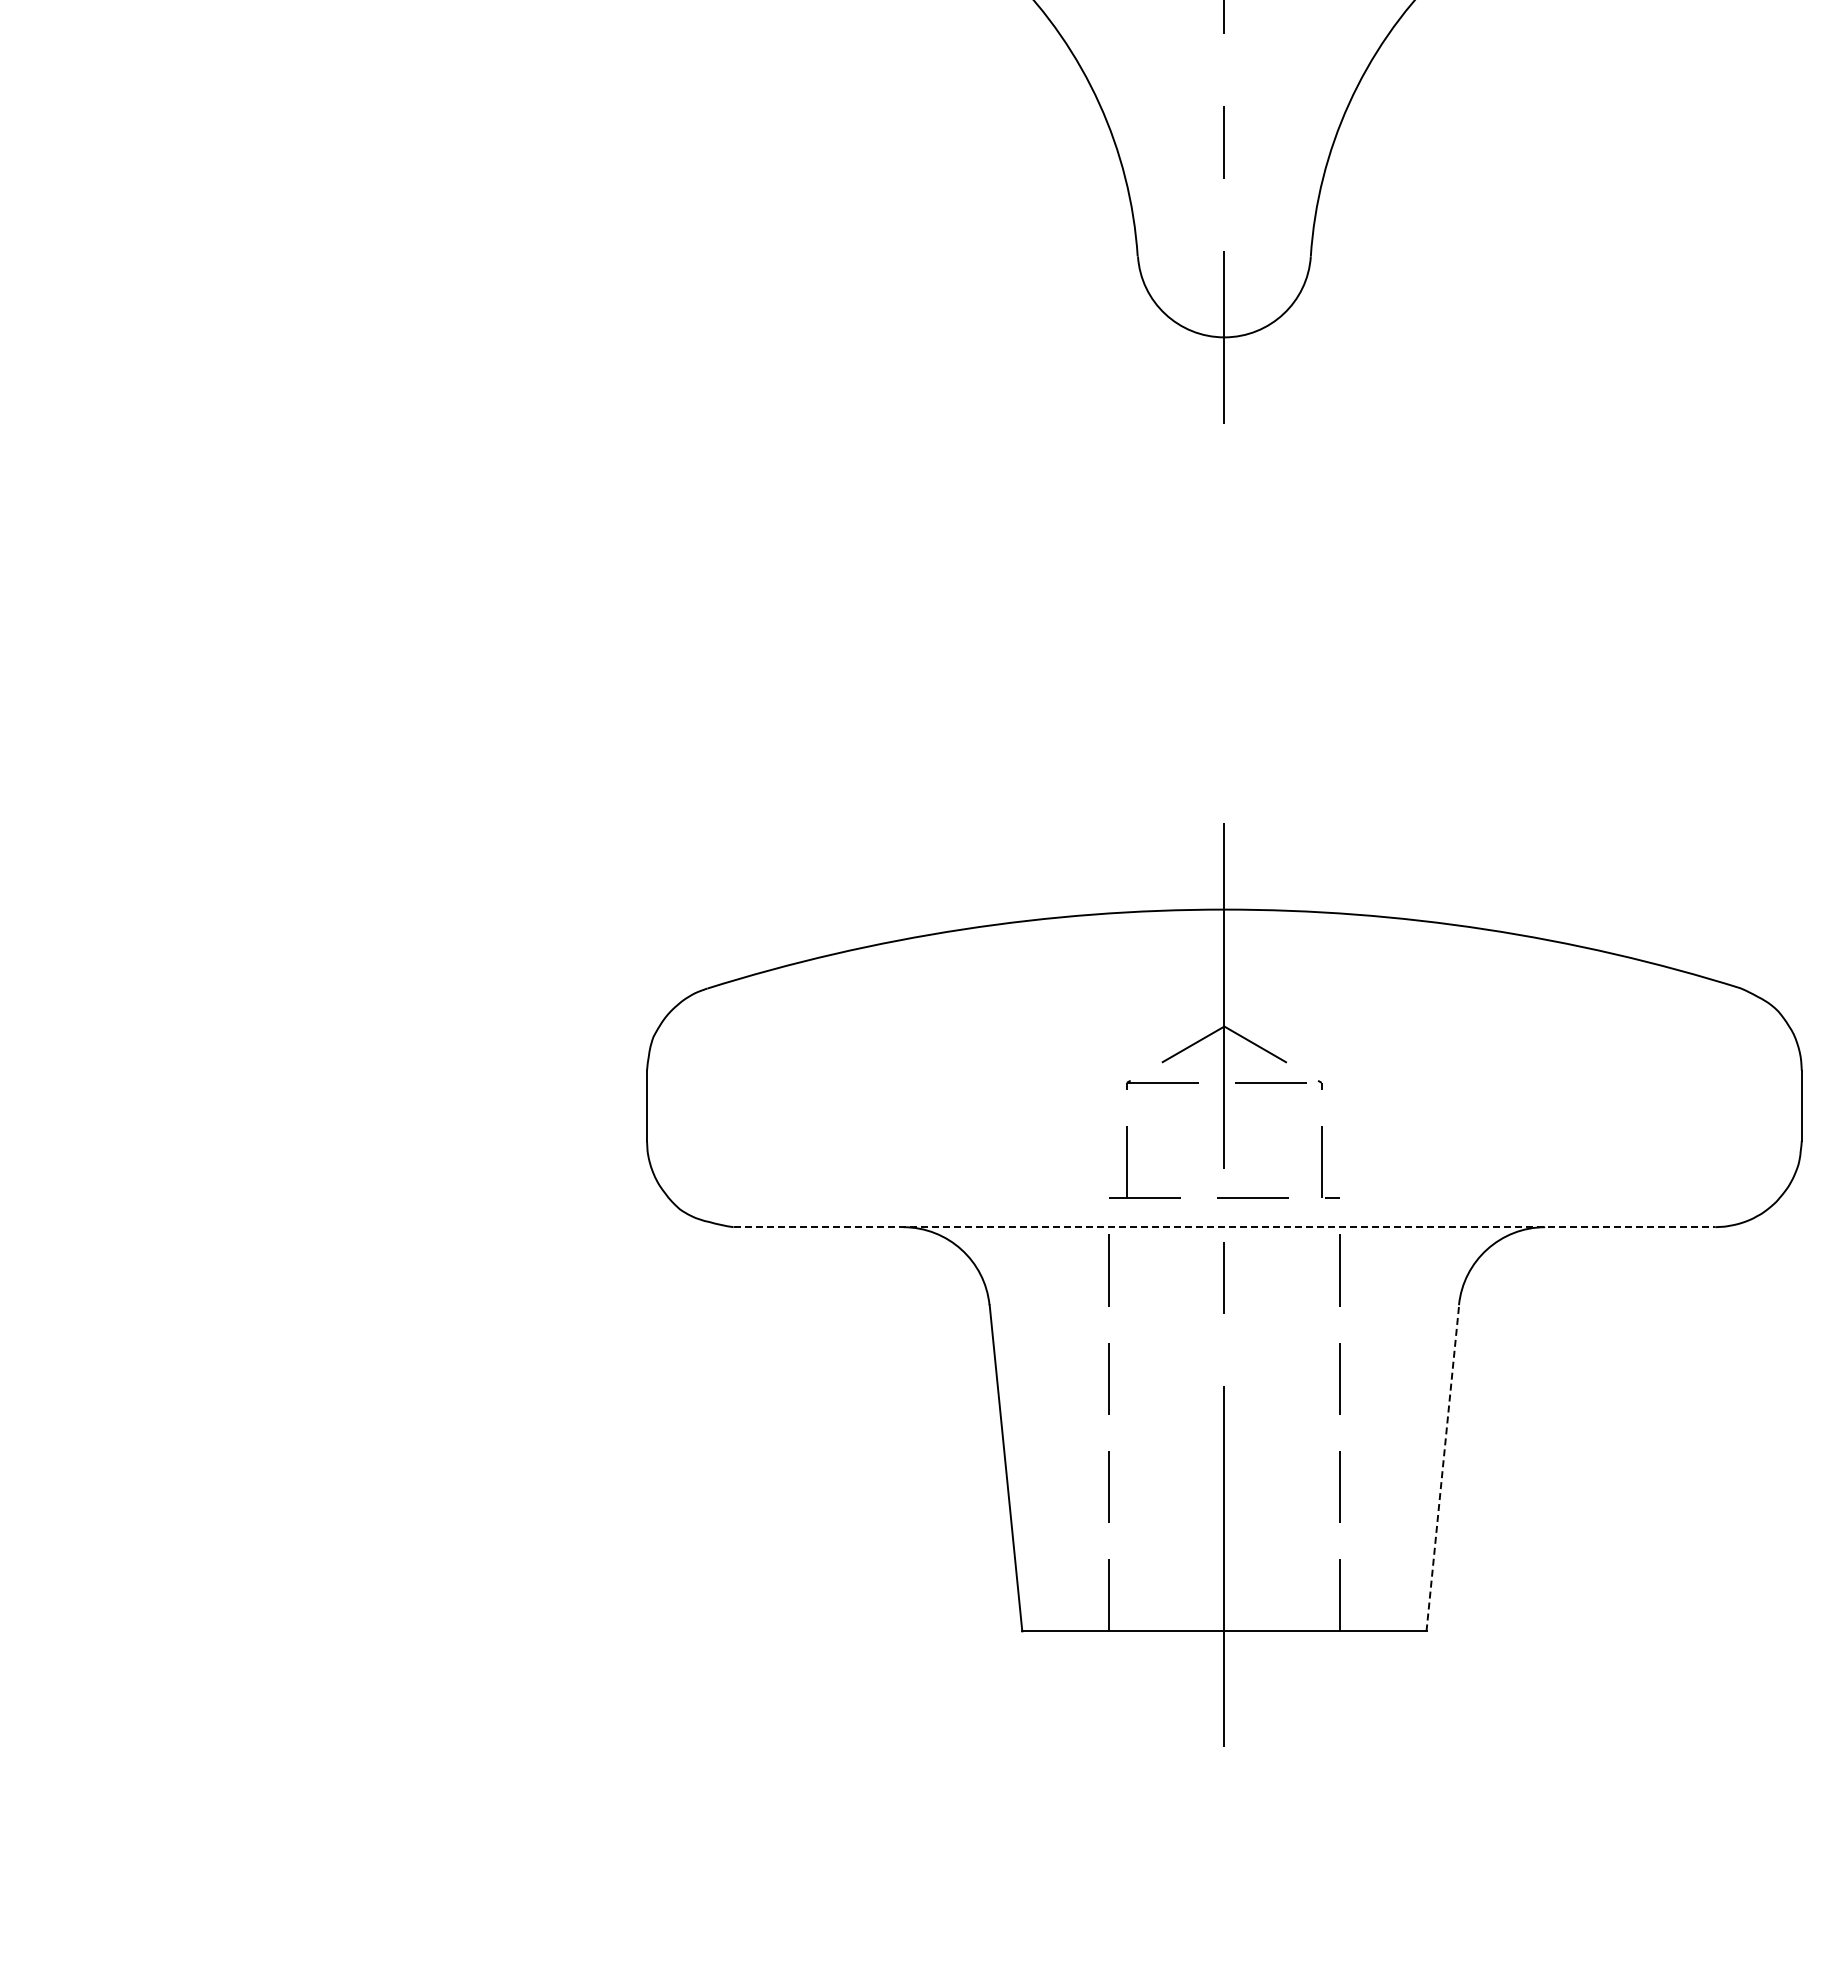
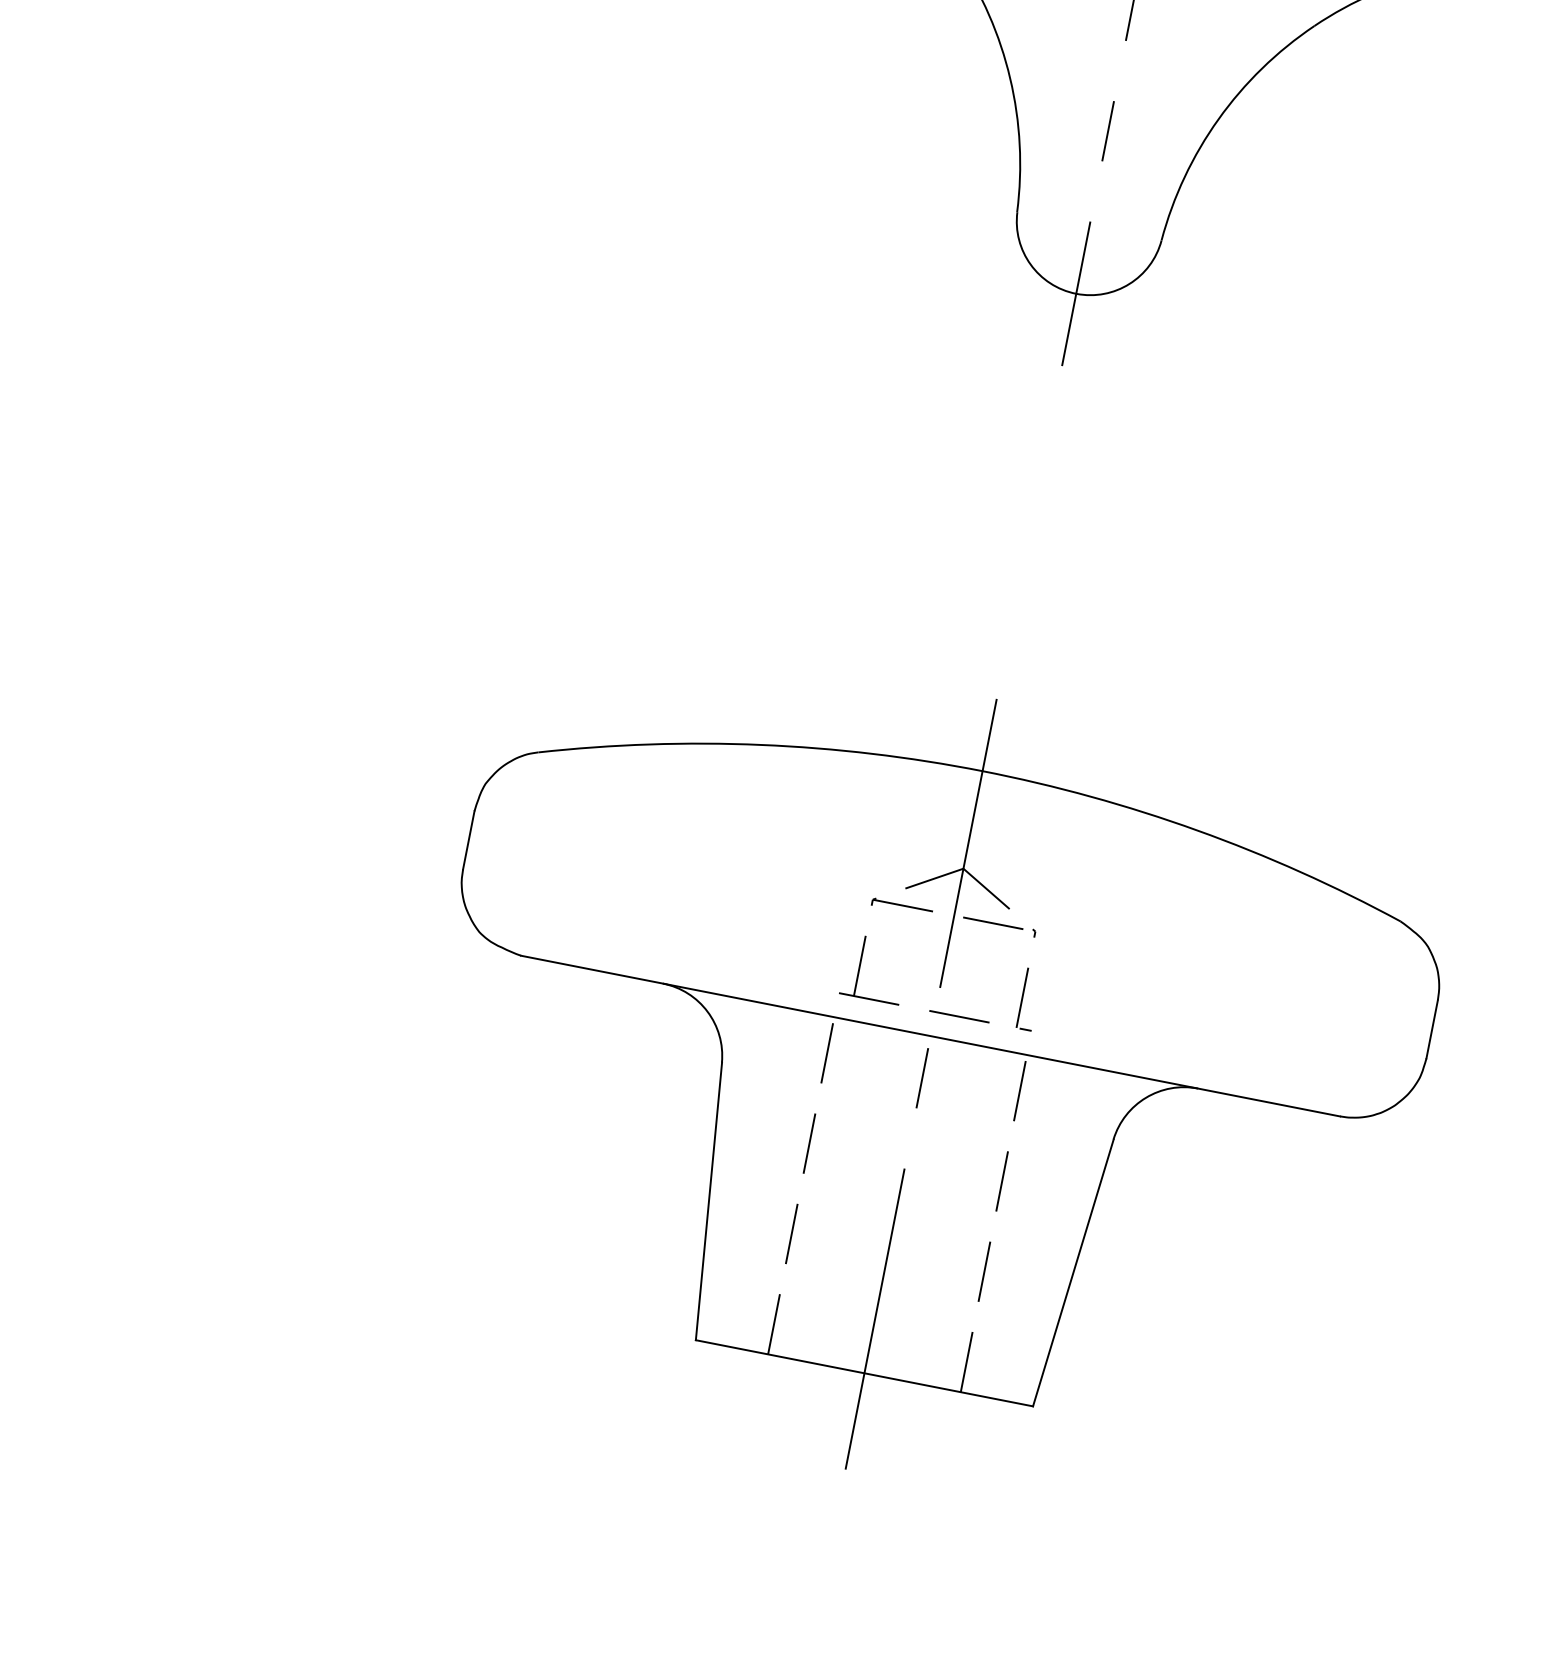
line: (1224, 1227) -> (930, 1036), dashed -> solid
line: (1442, 1468) -> (1073, 1273), dashed -> solid

